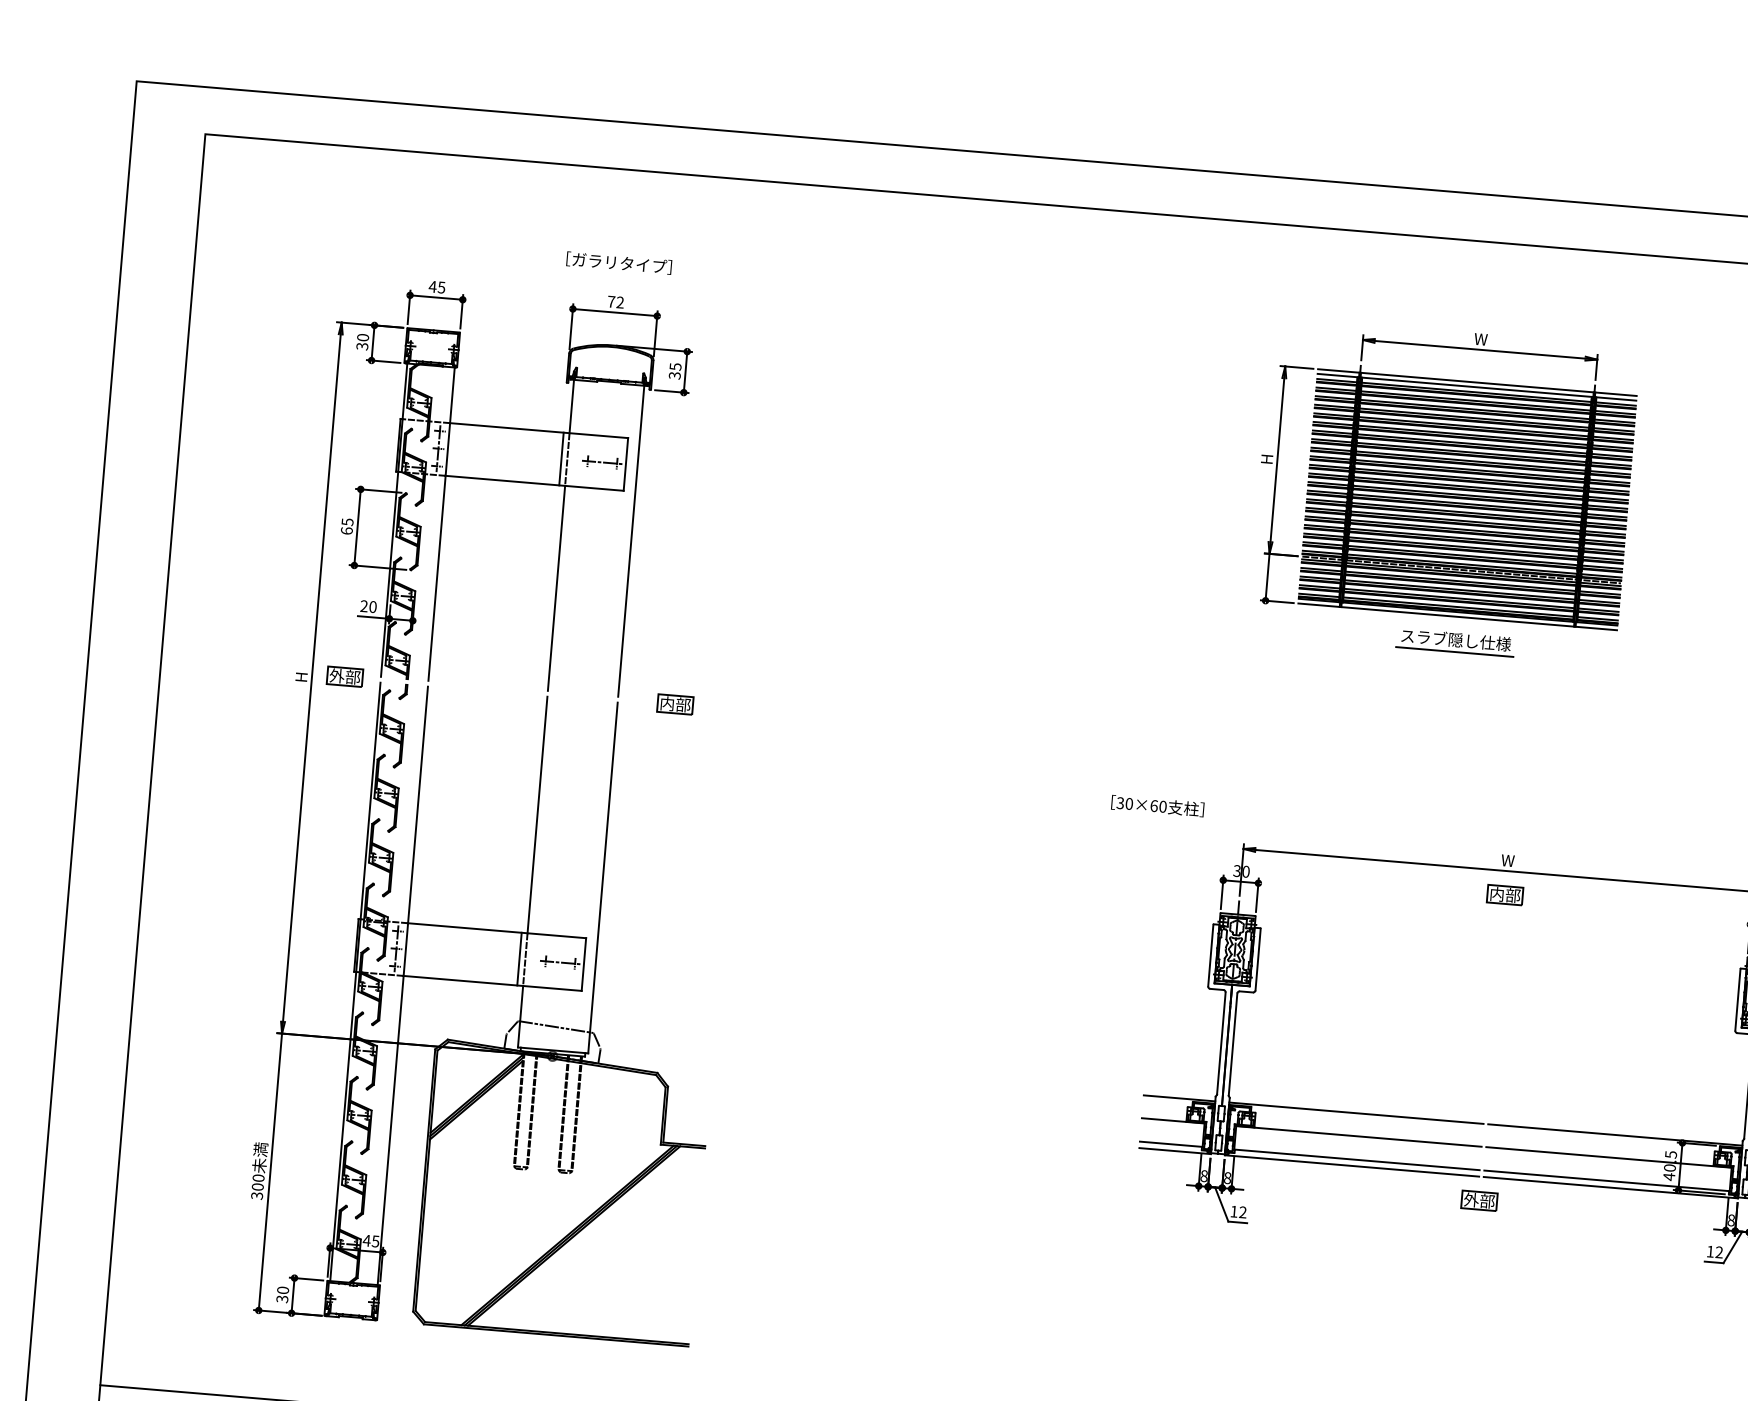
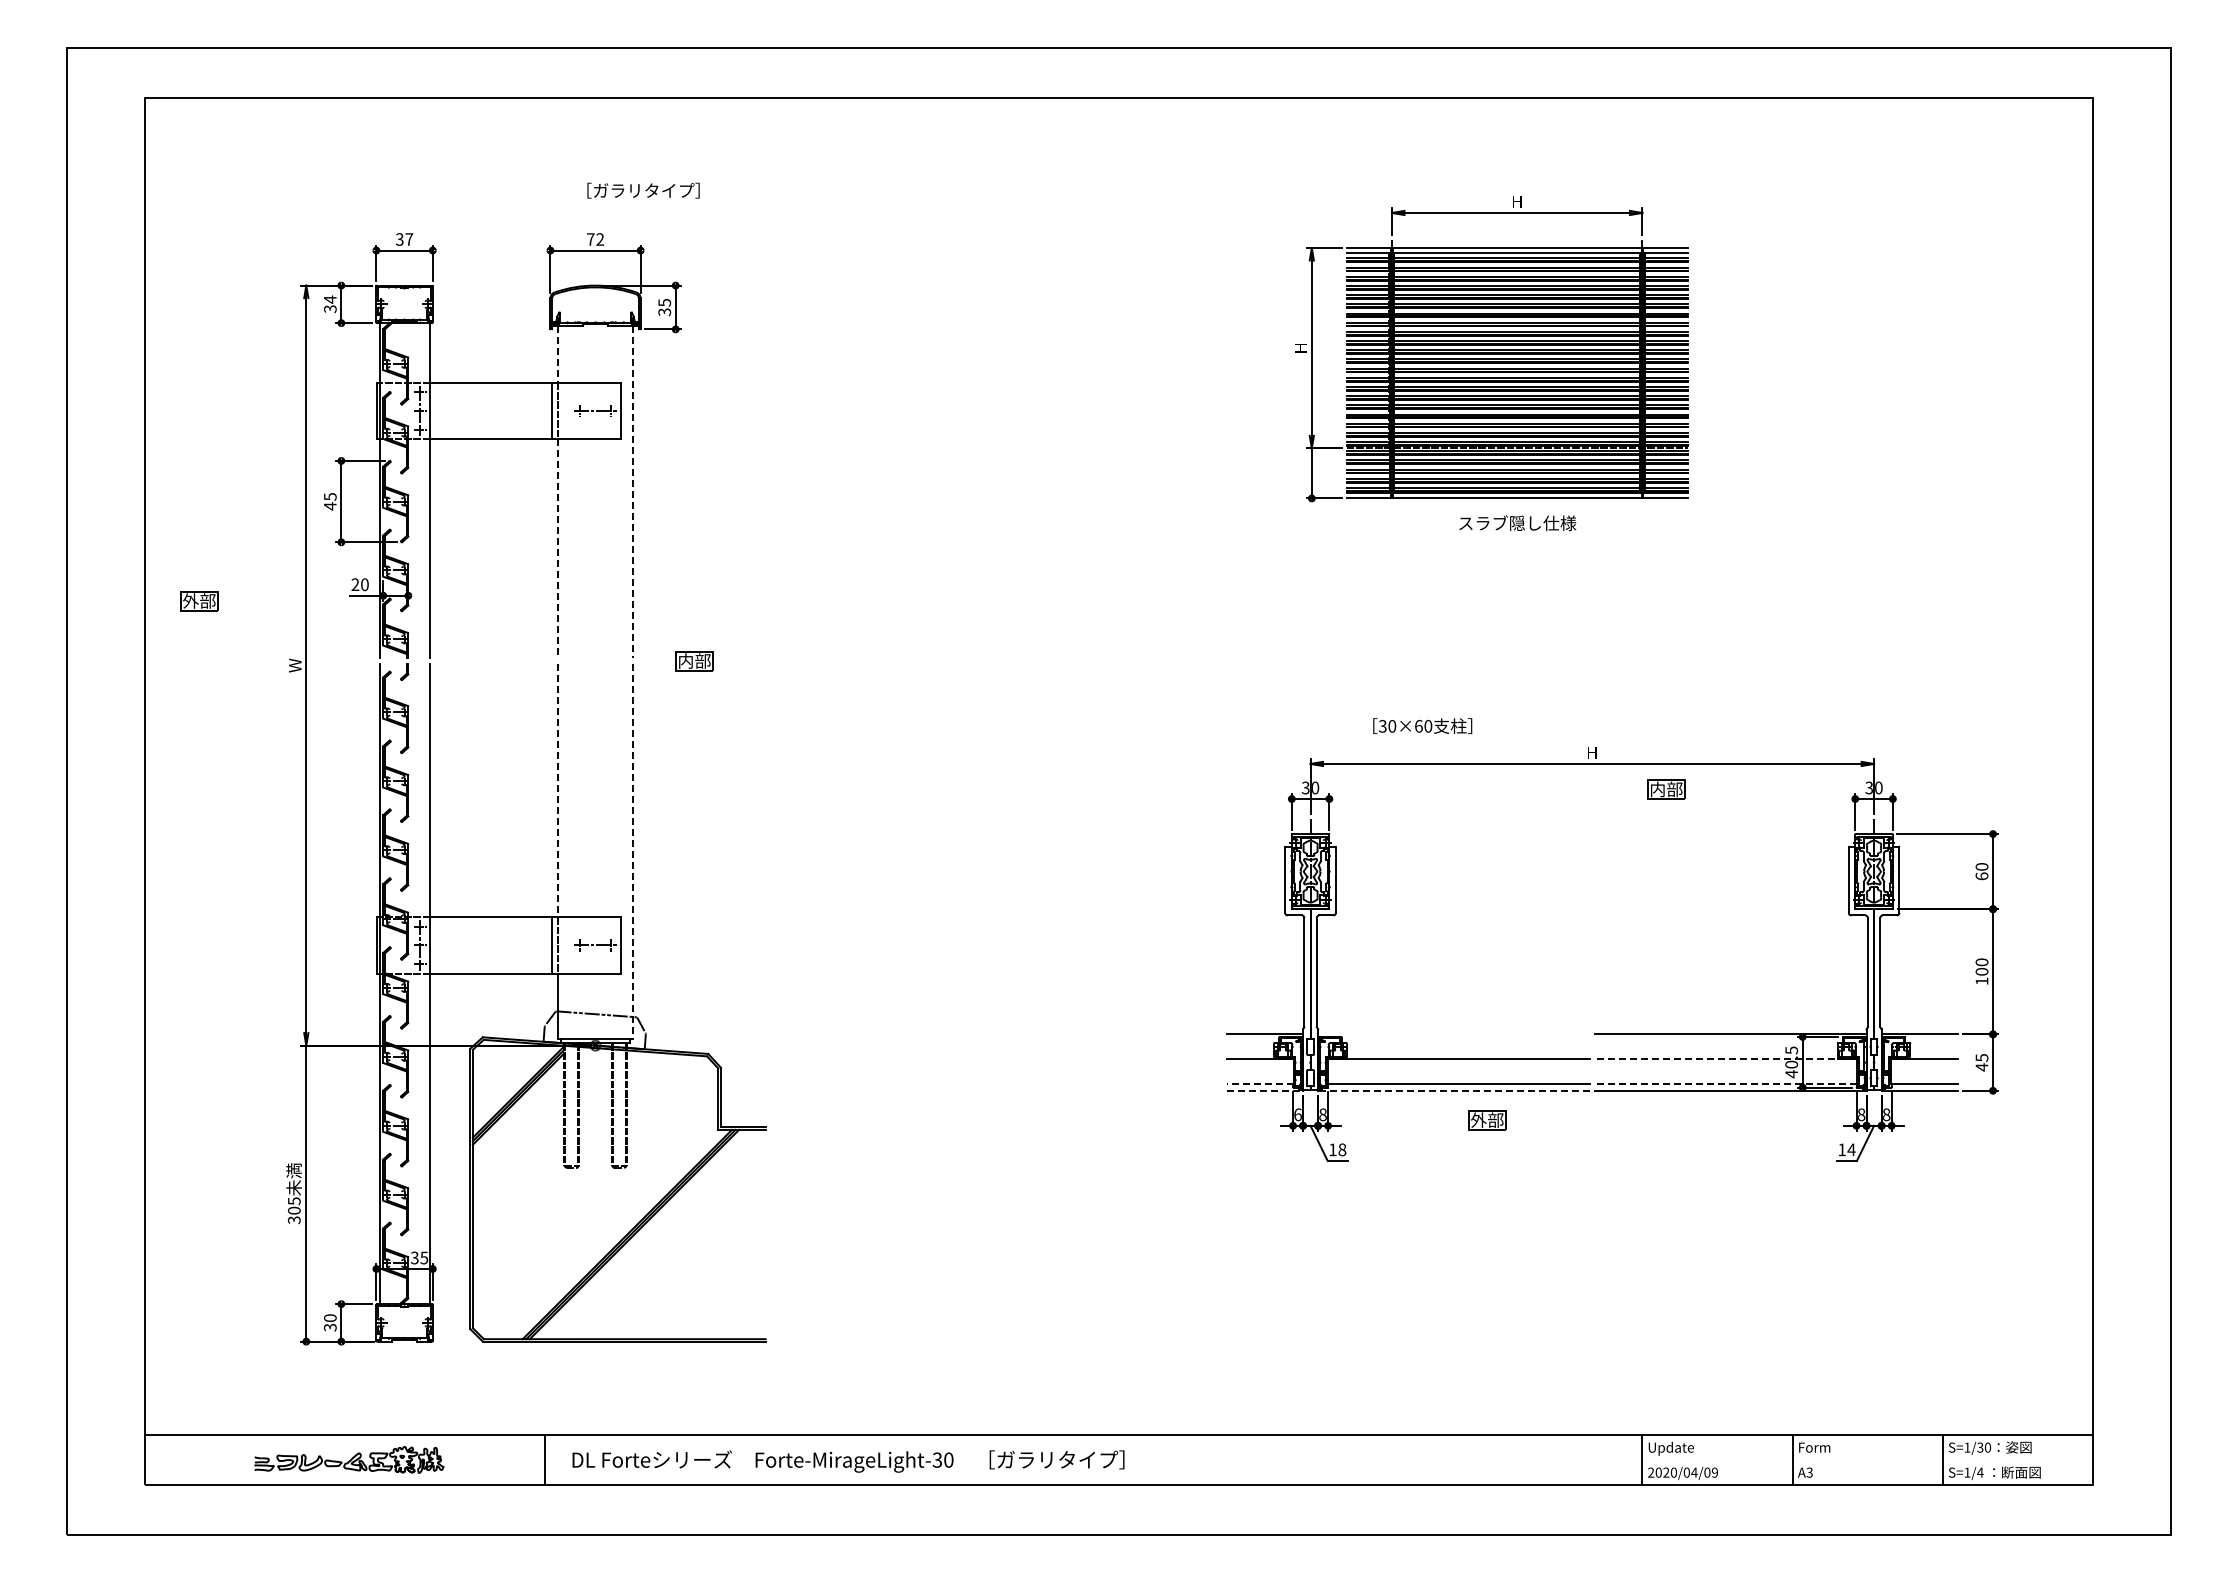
text: (619, 262) -> (643, 190), moved
text: (437, 287) -> (404, 239), 45 -> 37
text: (362, 337) -> (329, 299), 30 -> 34
text: (1480, 339) -> (1516, 201), W -> H
line: (572, 406) -> (558, 354), solid -> dashed
text: (346, 531) -> (329, 506), 65 -> 45
line: (631, 541) -> (633, 492), solid -> dashed
line: (556, 588) -> (558, 548), solid -> dashed
line: (1454, 652) -> (1516, 536), removed
text: (301, 677) -> (295, 665), H -> W
part: (345, 677) -> (199, 601), moved
text: (1157, 805) -> (1422, 725), moved
line: (537, 815) -> (558, 791), solid -> dashed
text: (1508, 860) -> (1592, 752), W -> H
line: (603, 878) -> (633, 852), solid -> dashed
part: (1505, 895) -> (1666, 789), moved
line: (1356, 1113) -> (1453, 1034), removed
line: (1170, 1143) -> (1259, 1083), solid -> dashed
line: (1175, 1150) -> (1265, 1090), solid -> dashed
line: (1608, 1157) -> (1725, 1058), solid -> dashed
line: (1351, 1165) -> (1453, 1090), solid -> dashed
text: (1203, 1175) -> (1297, 1114), 8 -> 6
text: (257, 1178) -> (293, 1201), 300 -> 305
line: (1606, 1180) -> (1725, 1083), solid -> dashed
part: (1479, 1200) -> (1487, 1120), moved
text: (1243, 1212) -> (1342, 1149), 12 -> 18
text: (366, 1240) -> (414, 1257), 45 -> 35
text: (1719, 1252) -> (1851, 1149), 12 -> 14

